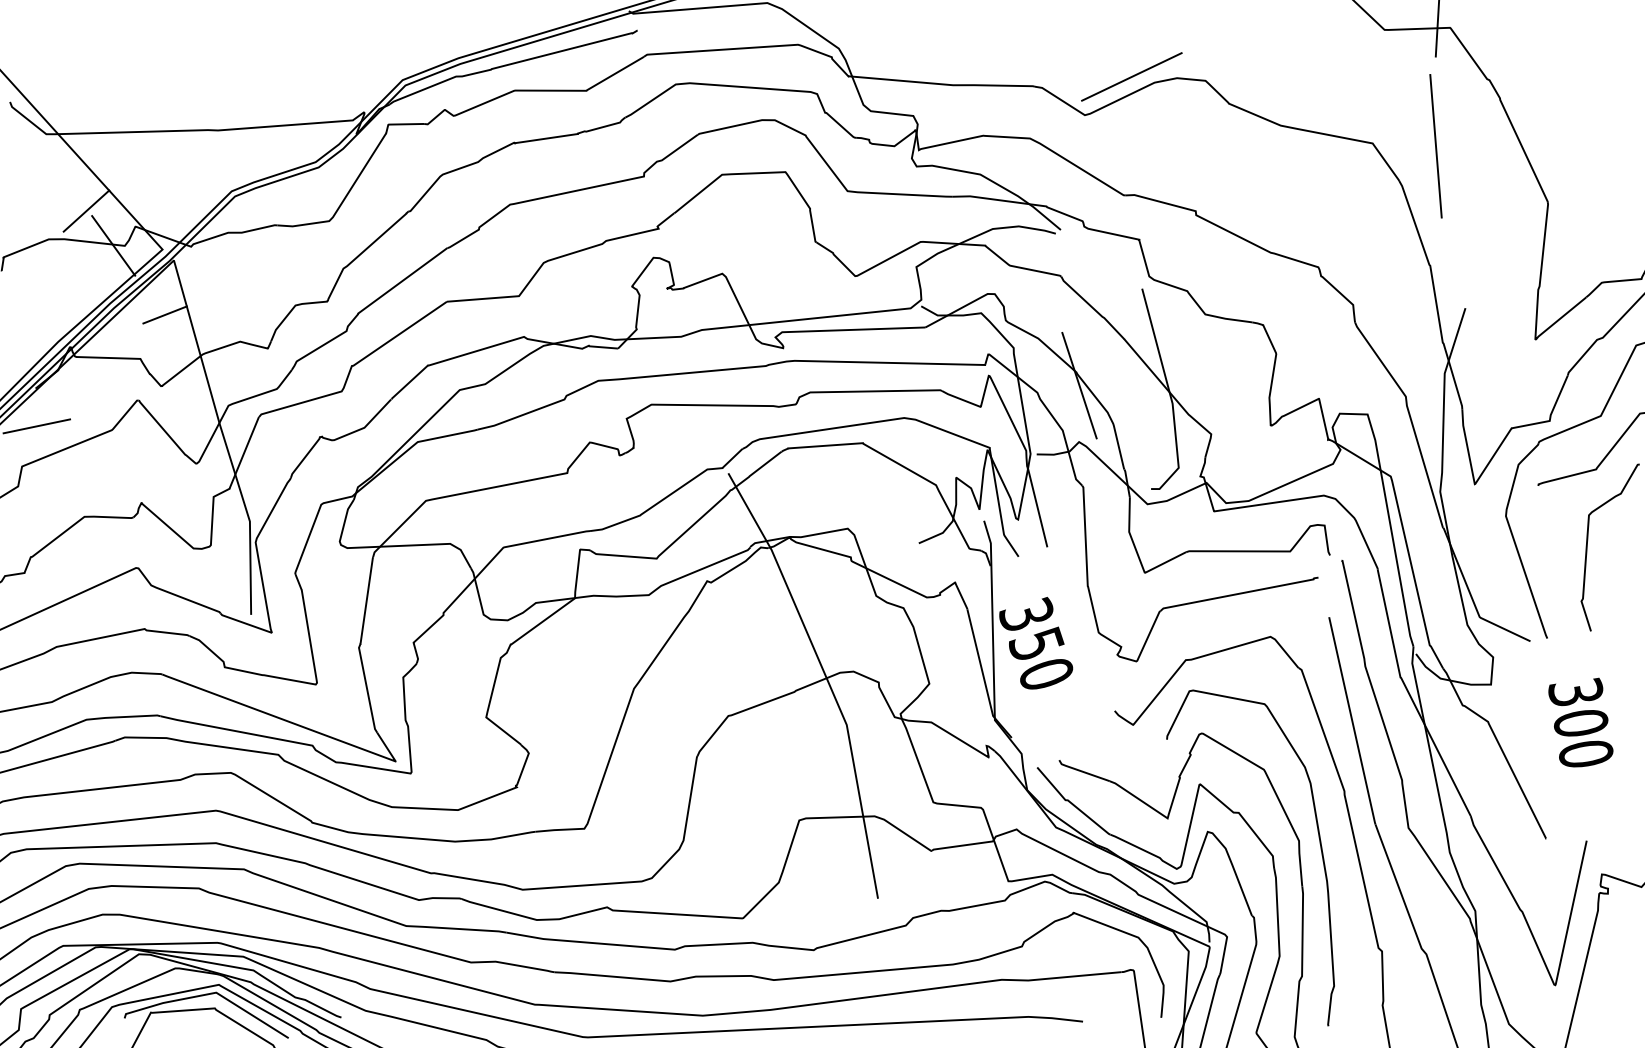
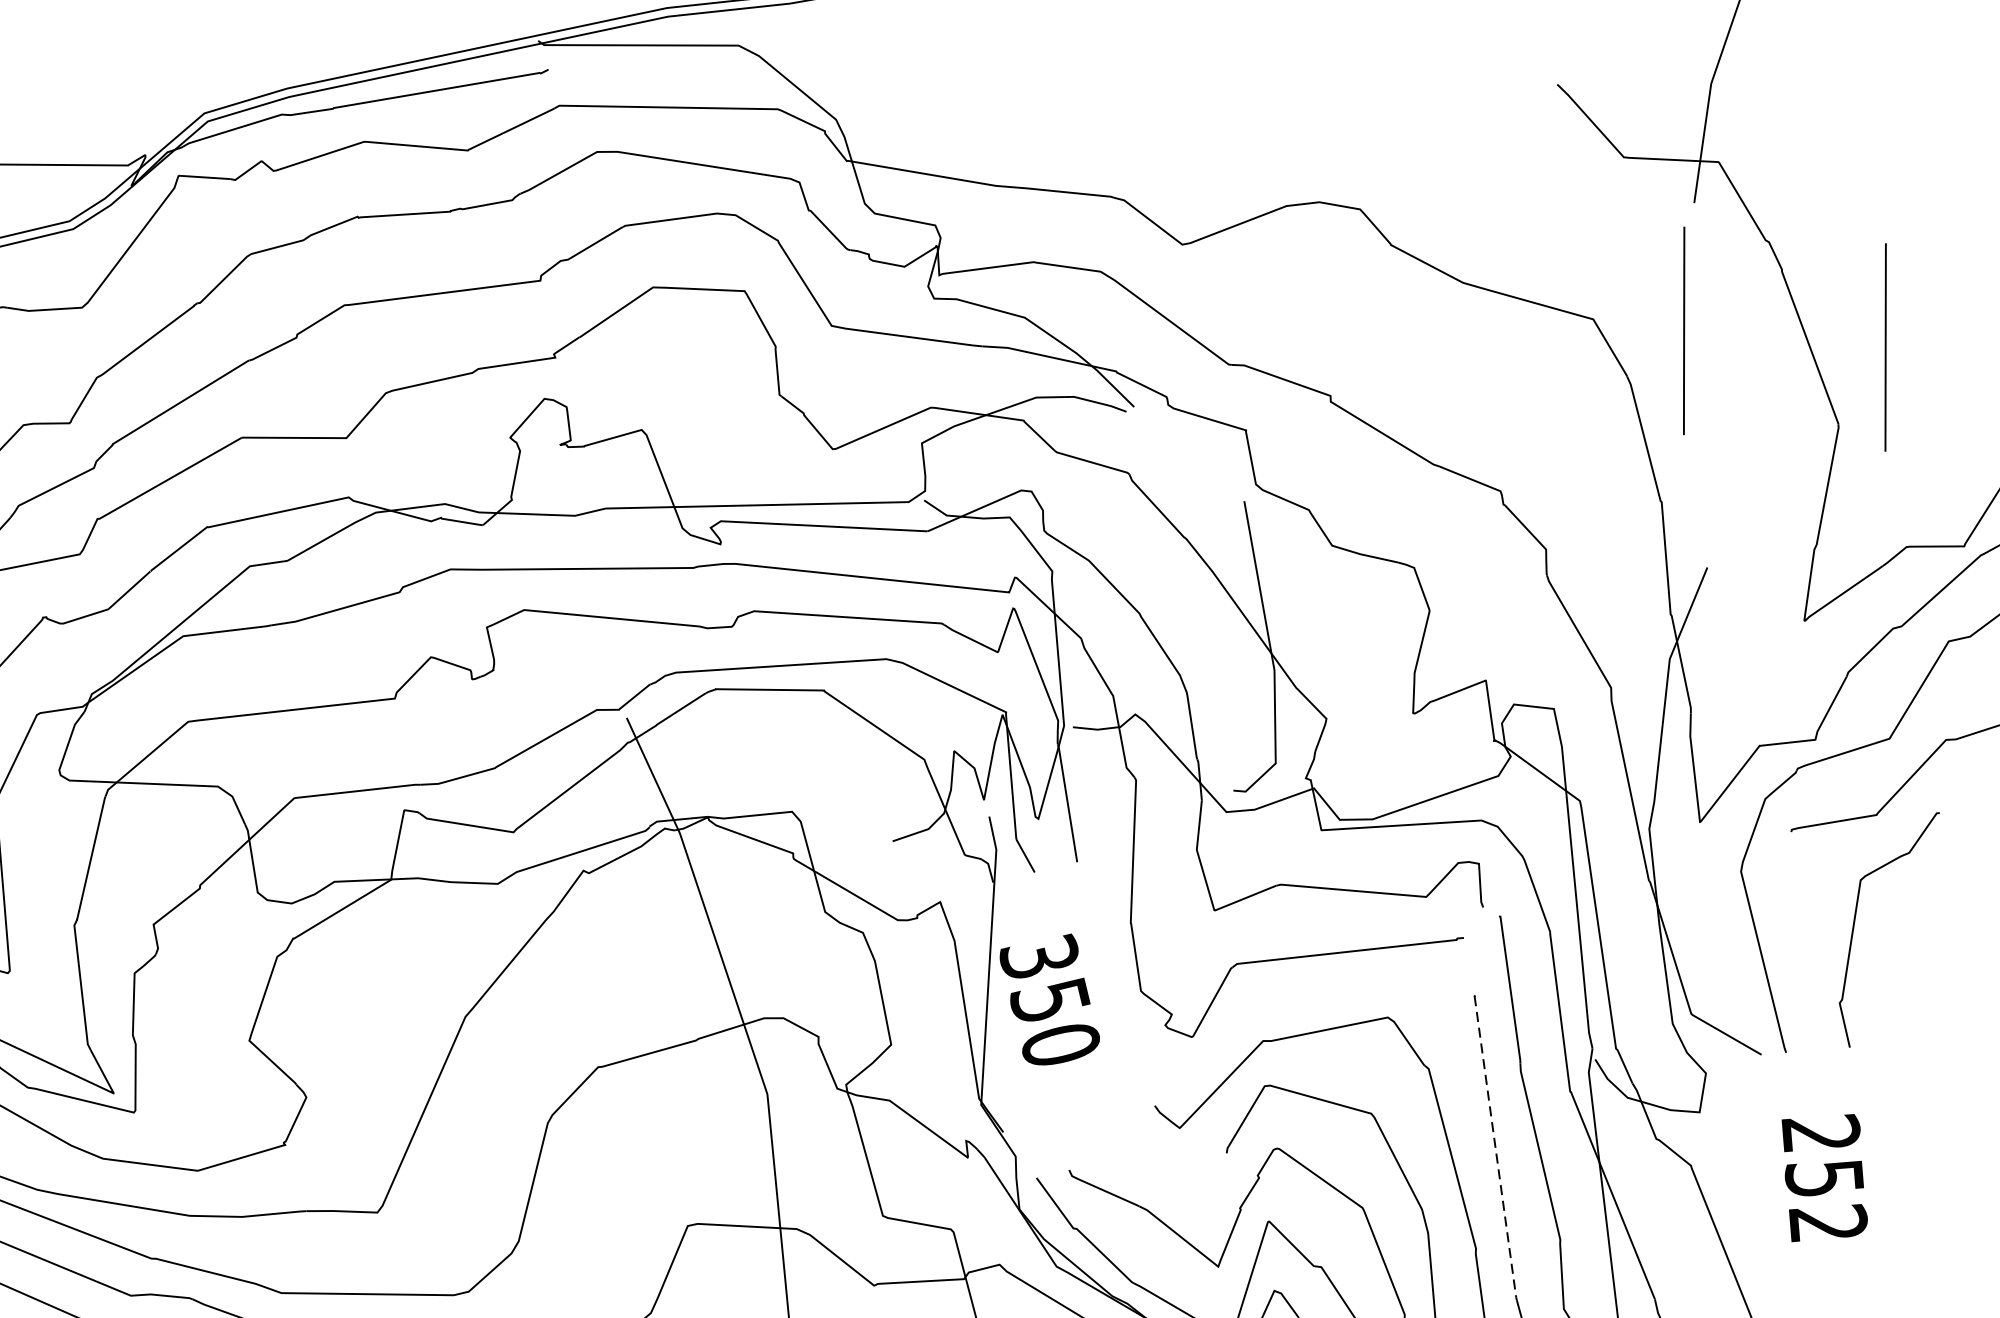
line: (1131, 76) -> (1254, 194), removed
line: (1575, 146) -> (1884, 347), added
line: (1079, 385) -> (1142, 633), removed
line: (1352, 720) -> (1495, 1147), solid -> dashed
text: (1580, 722) -> (1823, 1177), 300 -> 252

